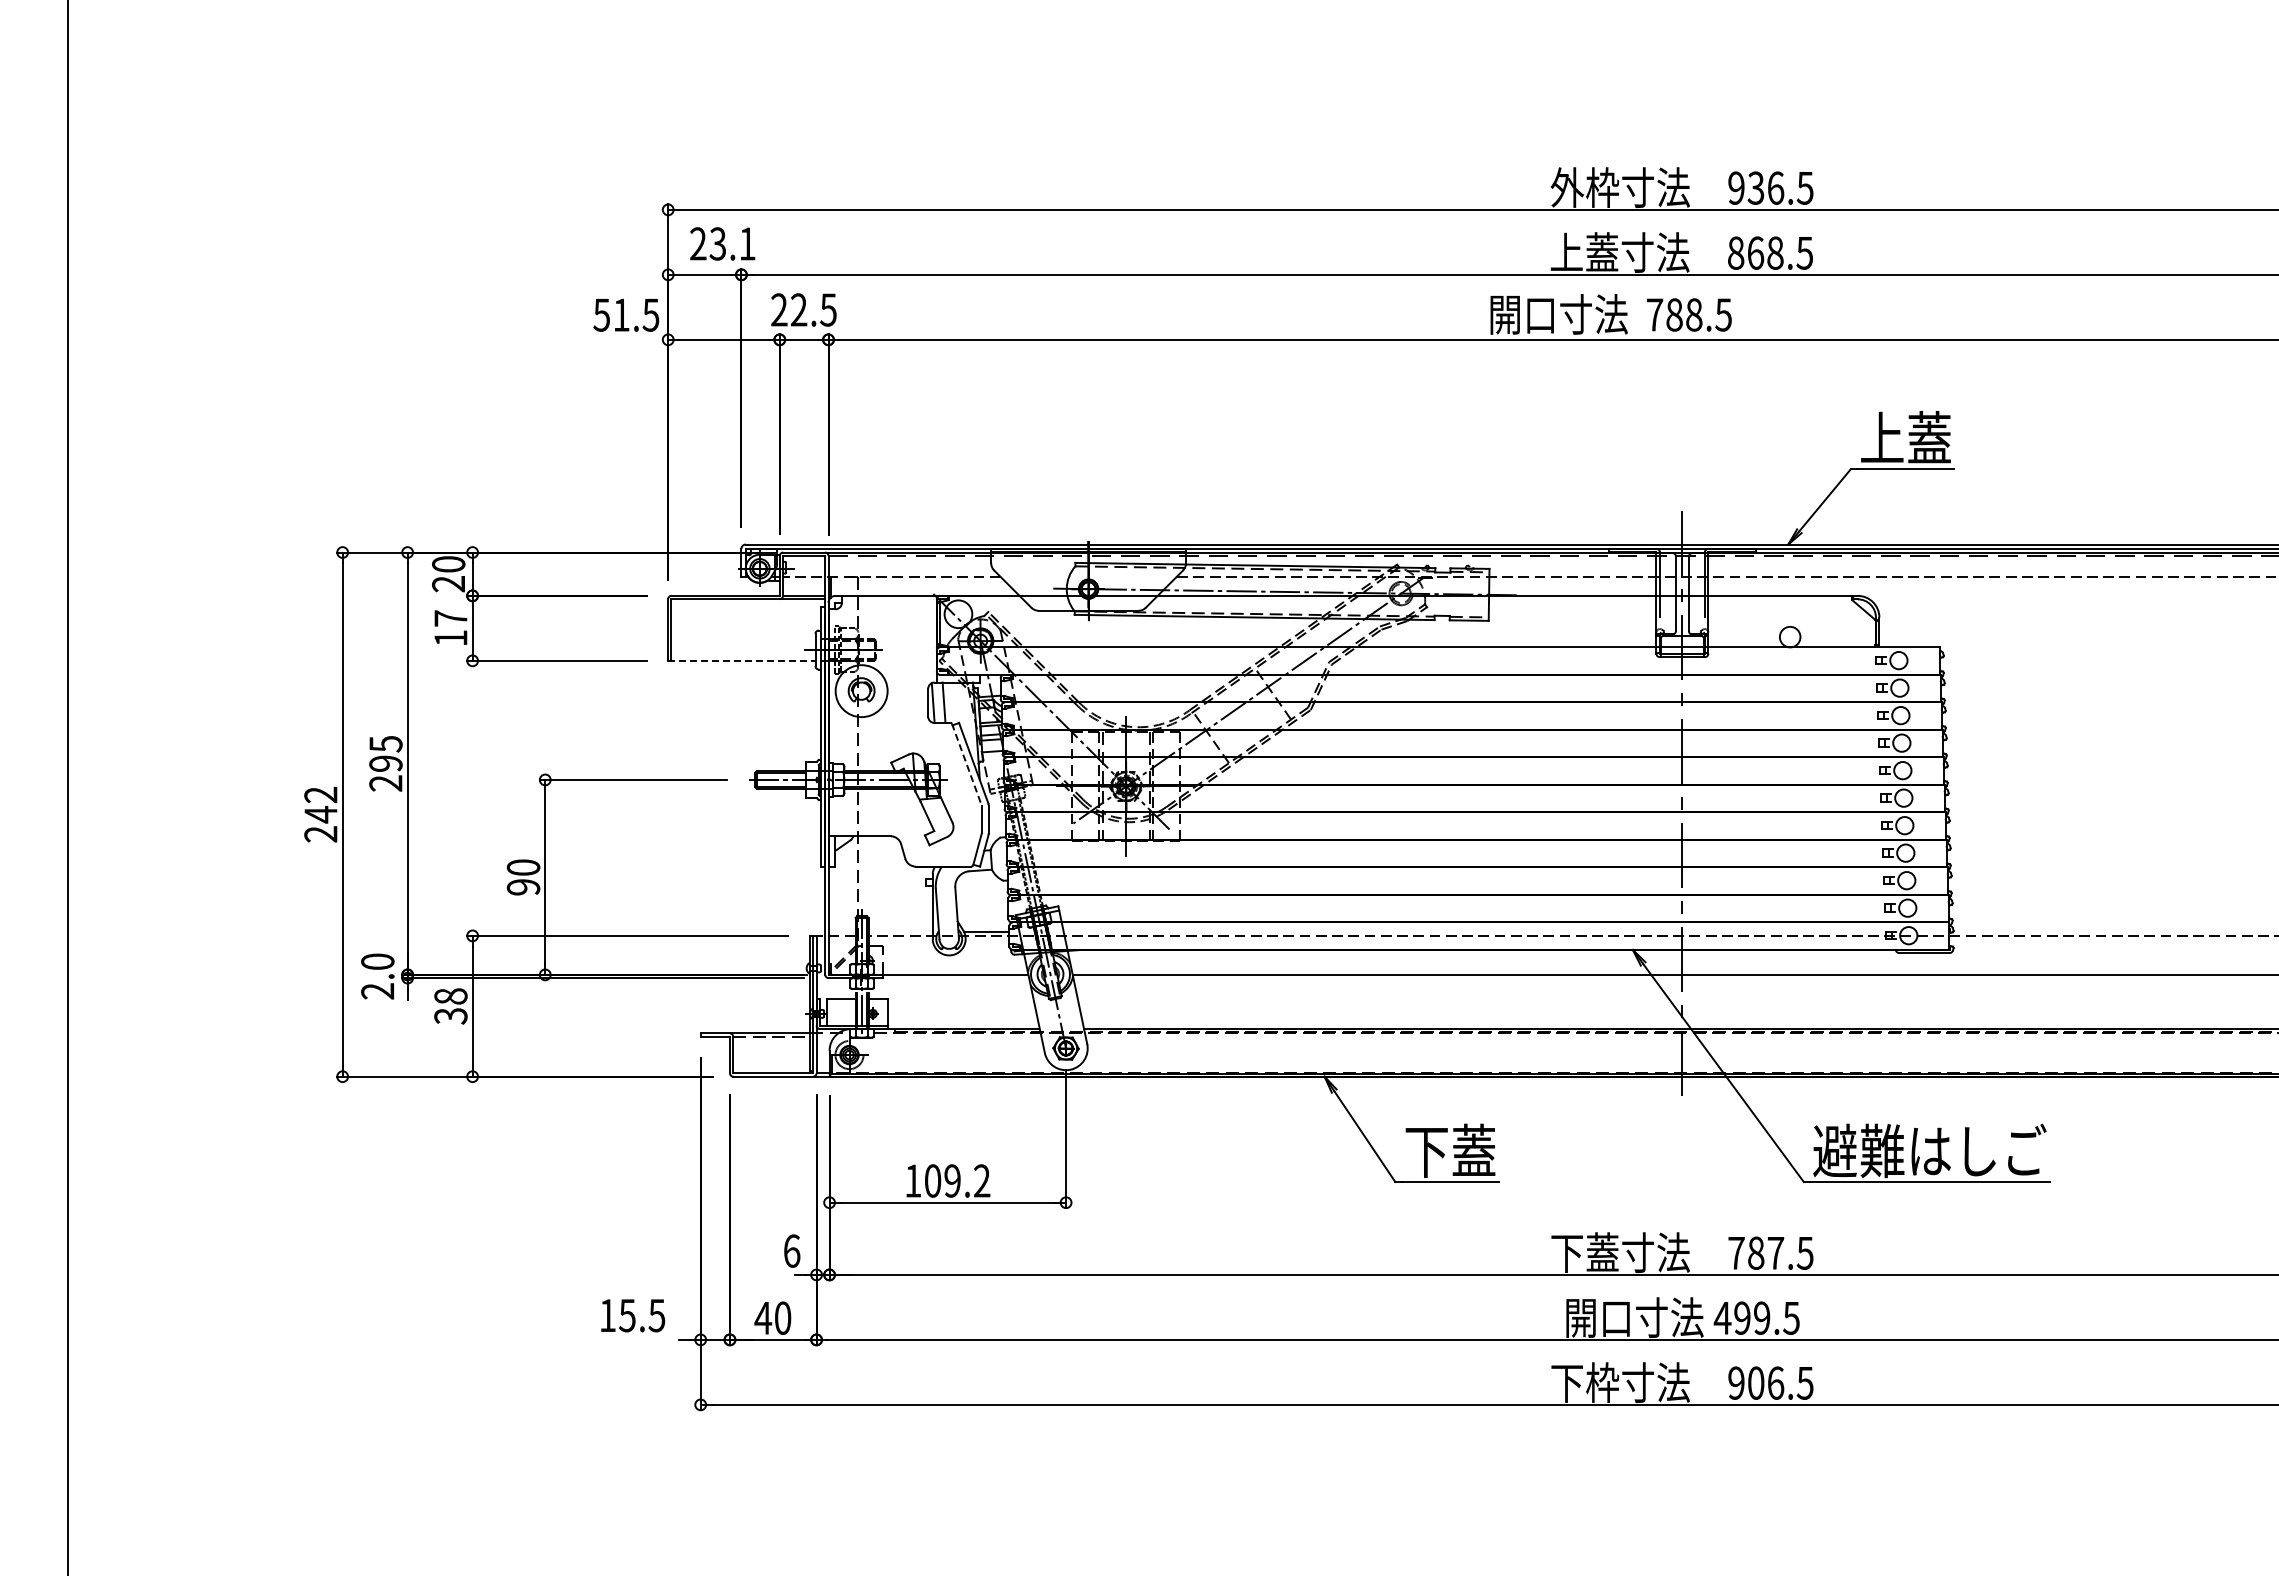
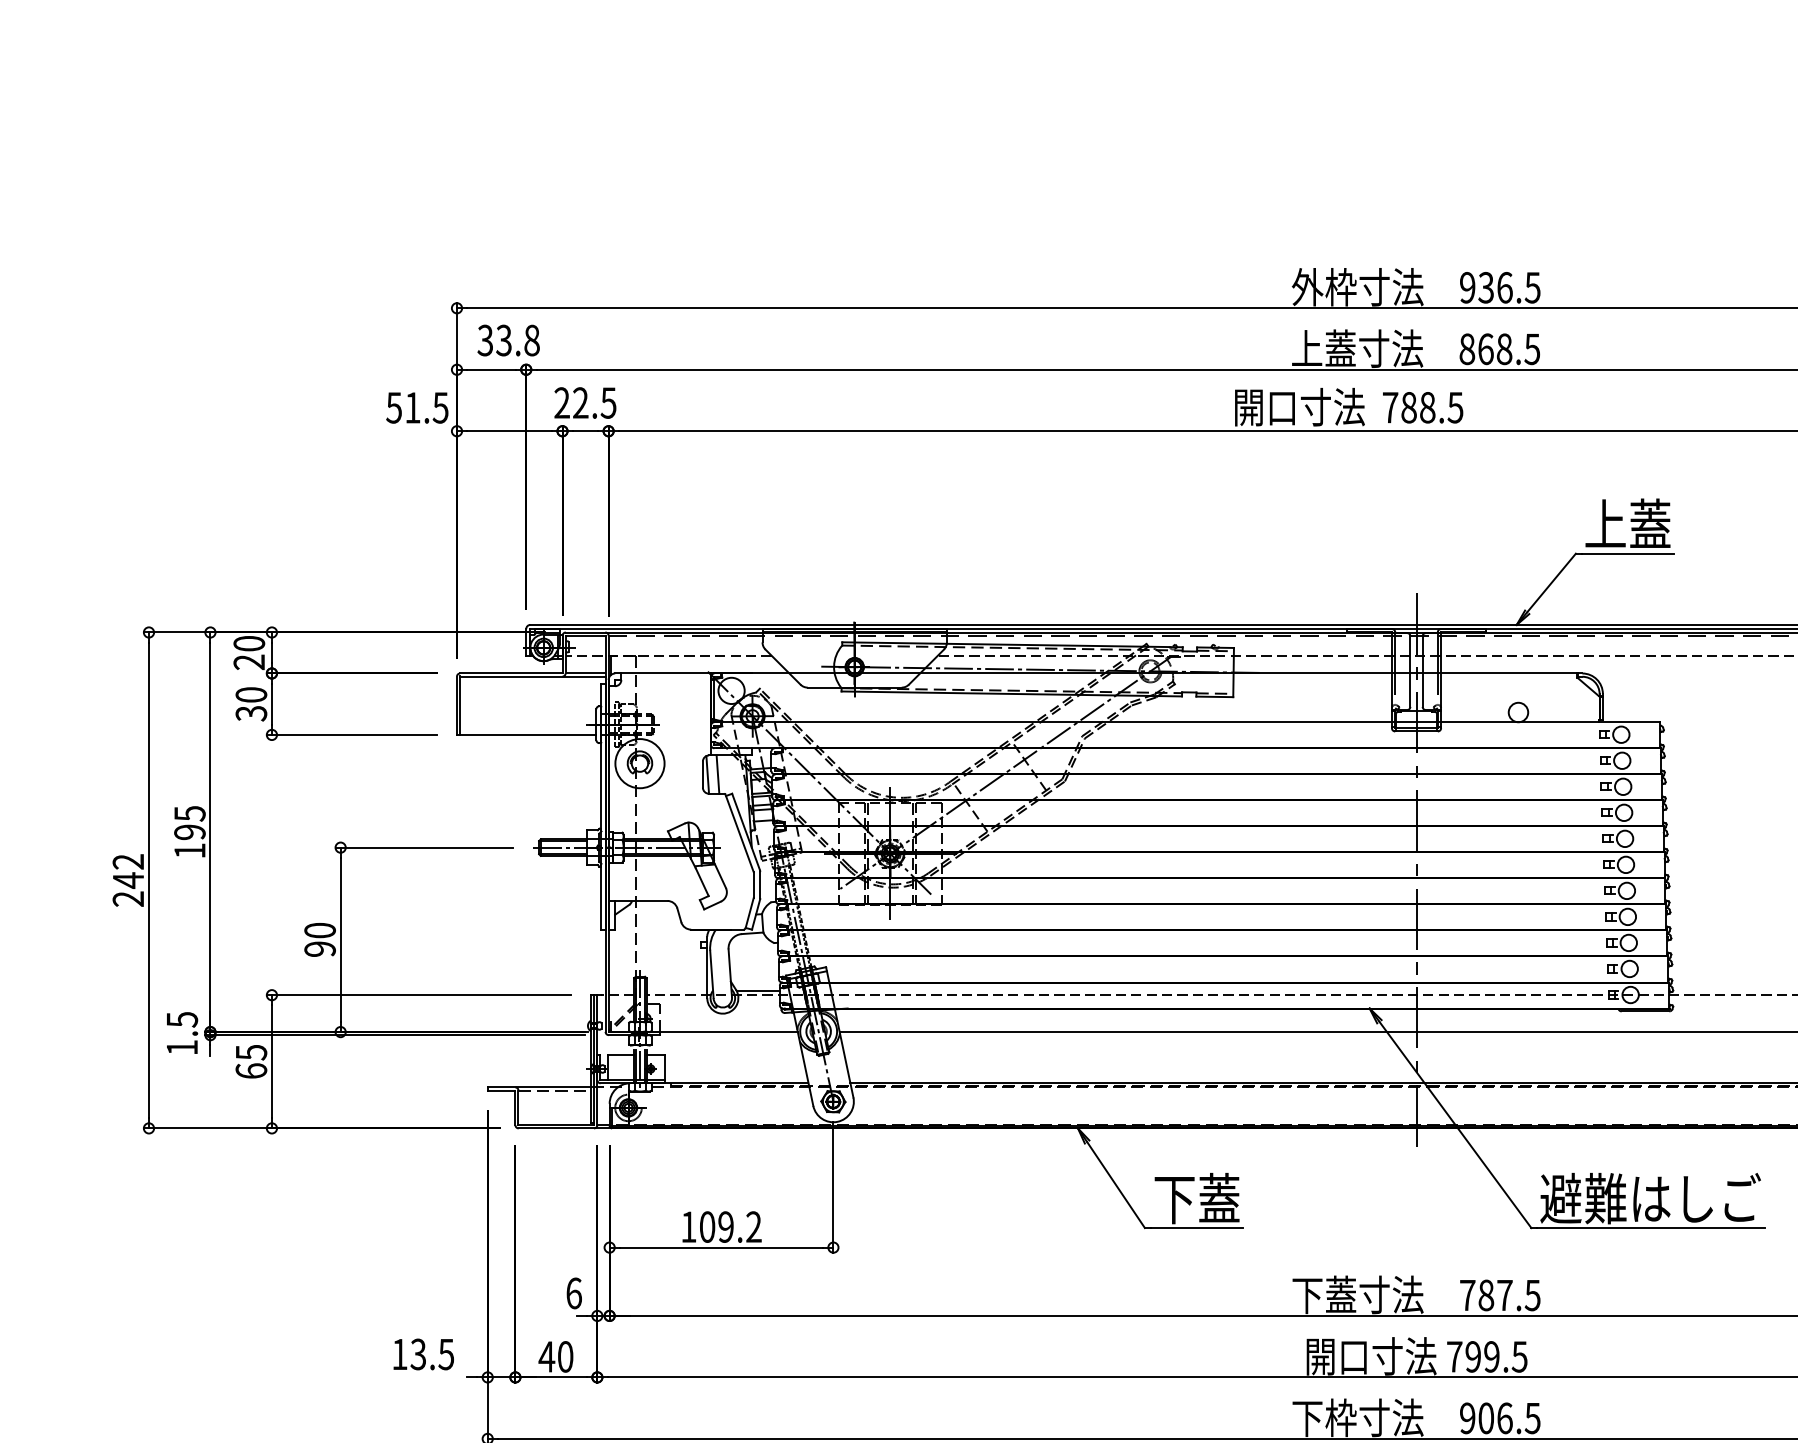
text: (722, 243) -> (508, 340), 23.1 -> 33.8
text: (450, 628) -> (251, 704), 17 -> 30
line: (741, 660) -> (526, 734), dashed -> solid
line: (966, 764) -> (739, 833), dashed -> solid
text: (385, 783) -> (189, 851), 295 -> 195
text: (377, 976) -> (181, 1033), 2.0 -> 1.5
text: (450, 1006) -> (251, 1061), 38 -> 65
text: (627, 1314) -> (418, 1353), 15.5 -> 13.5
text: (1722, 1318) -> (1454, 1357), 499.5 -> 799.5

